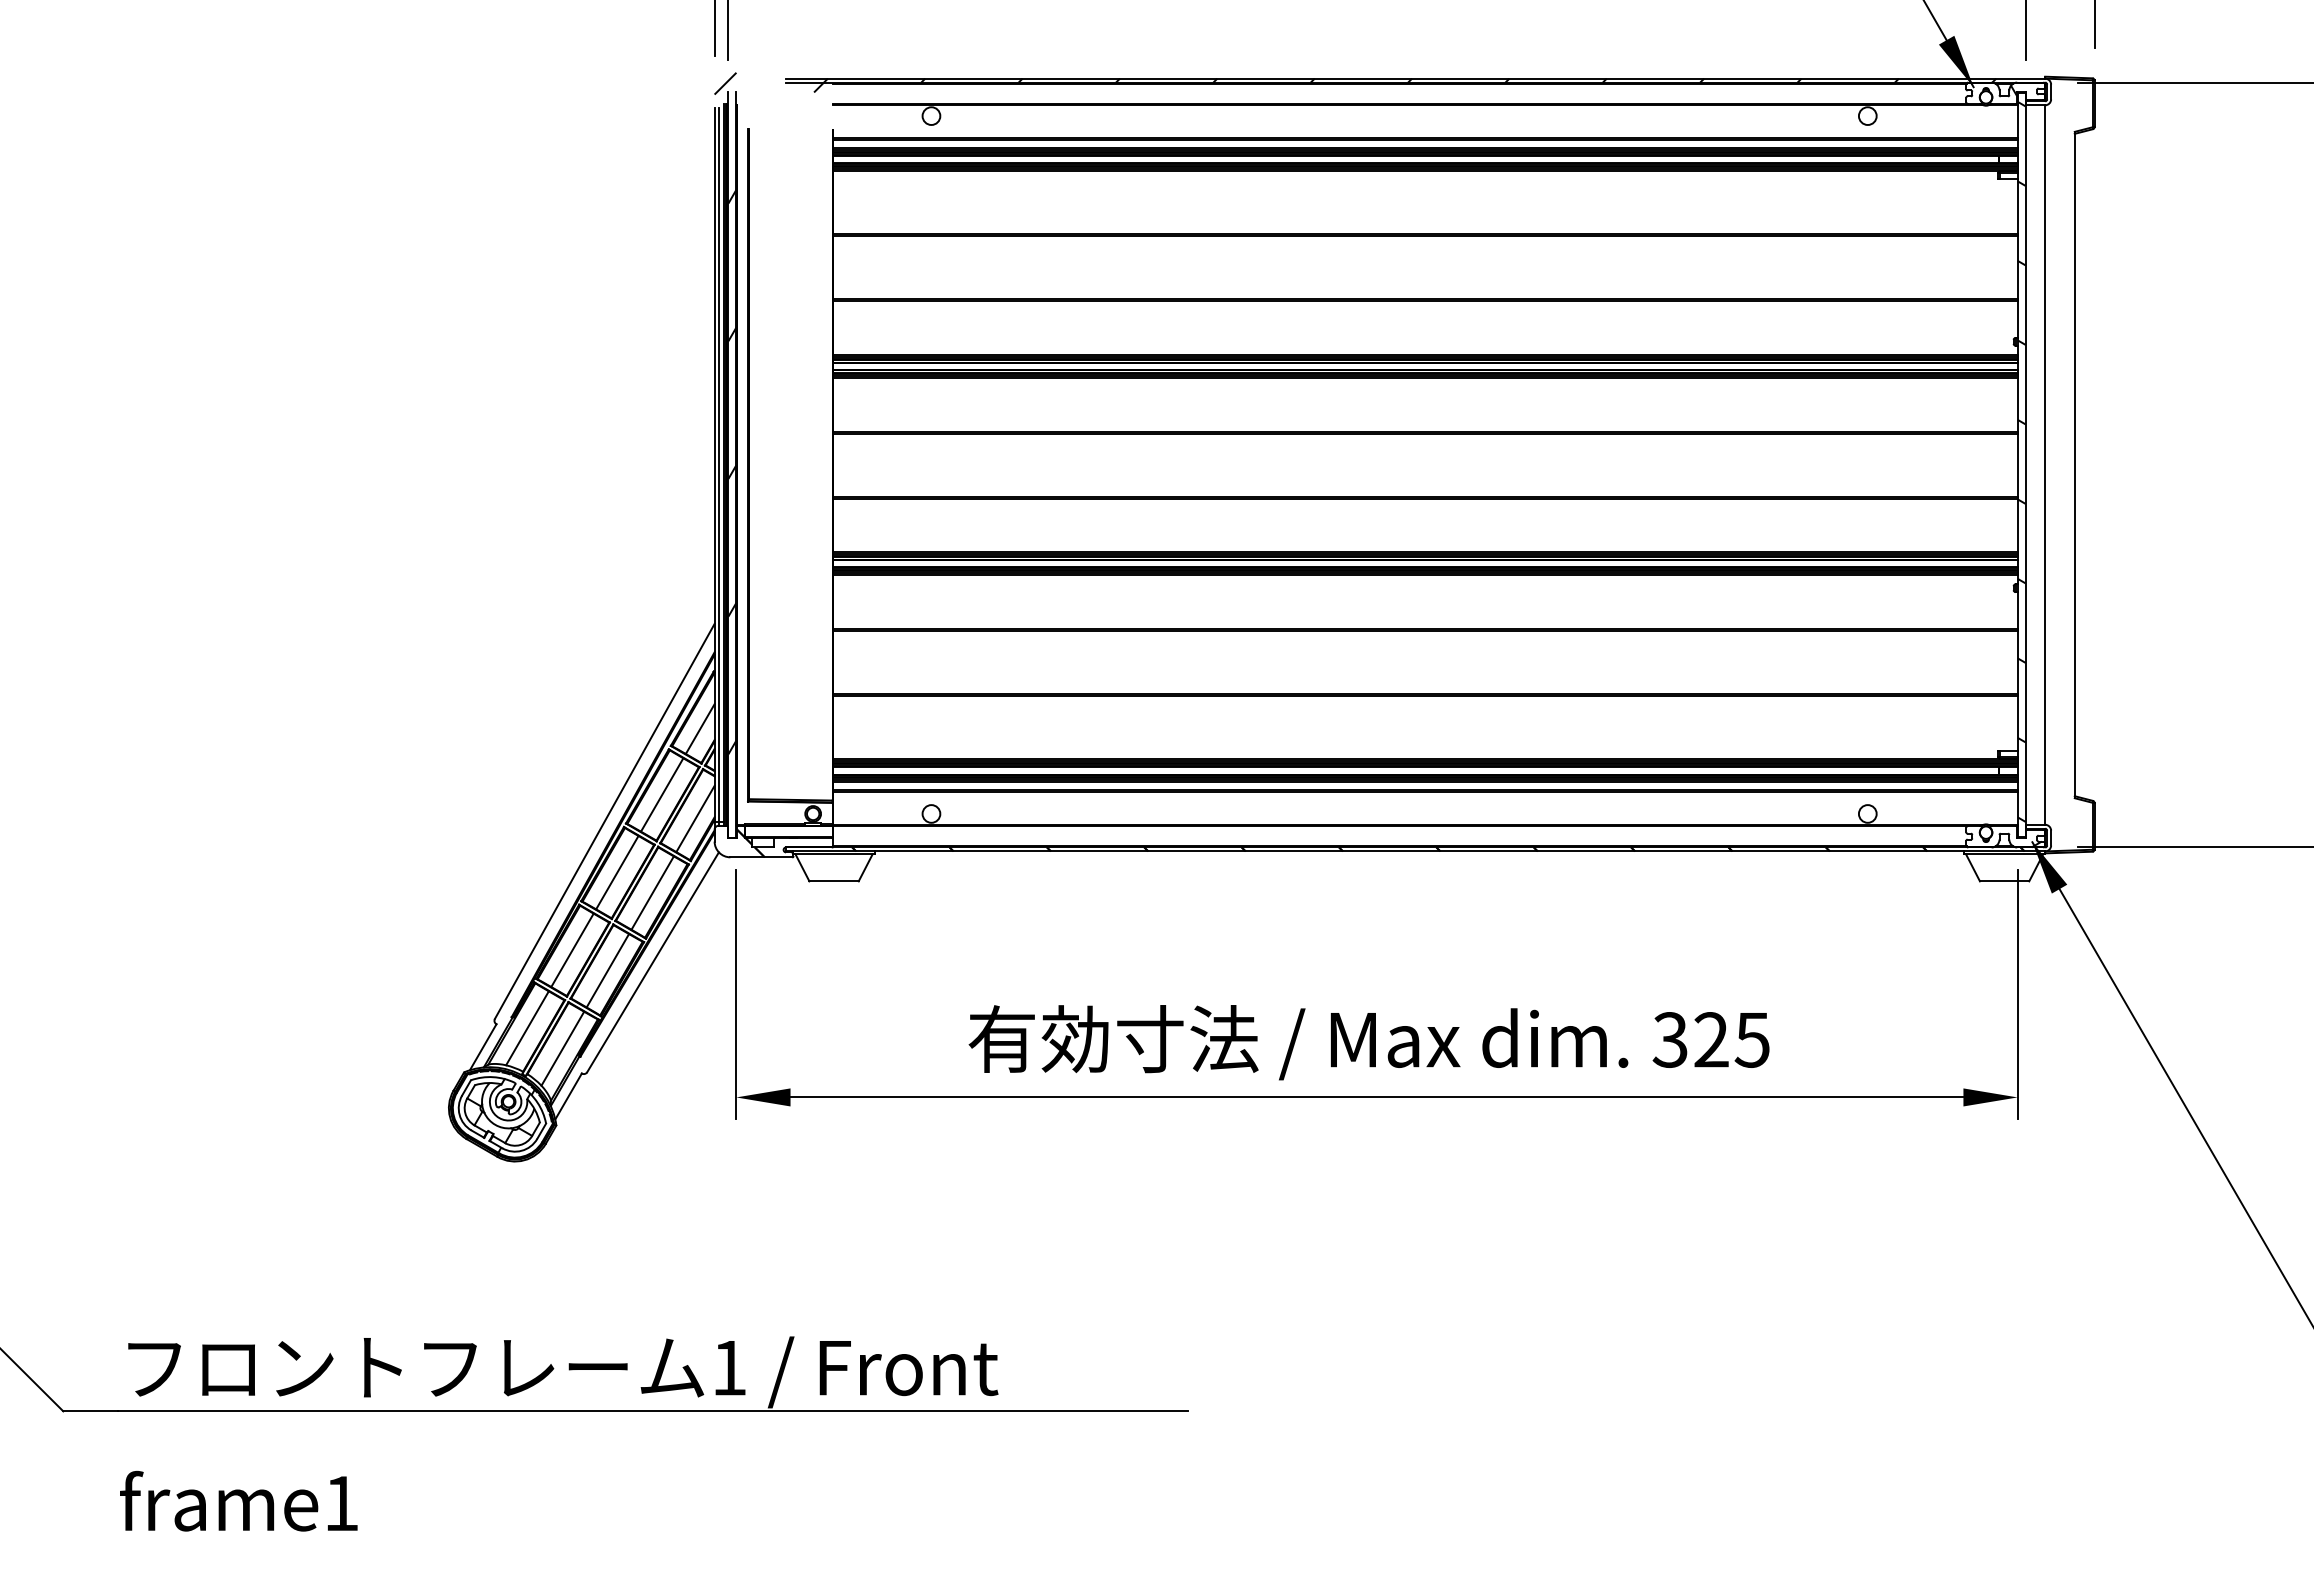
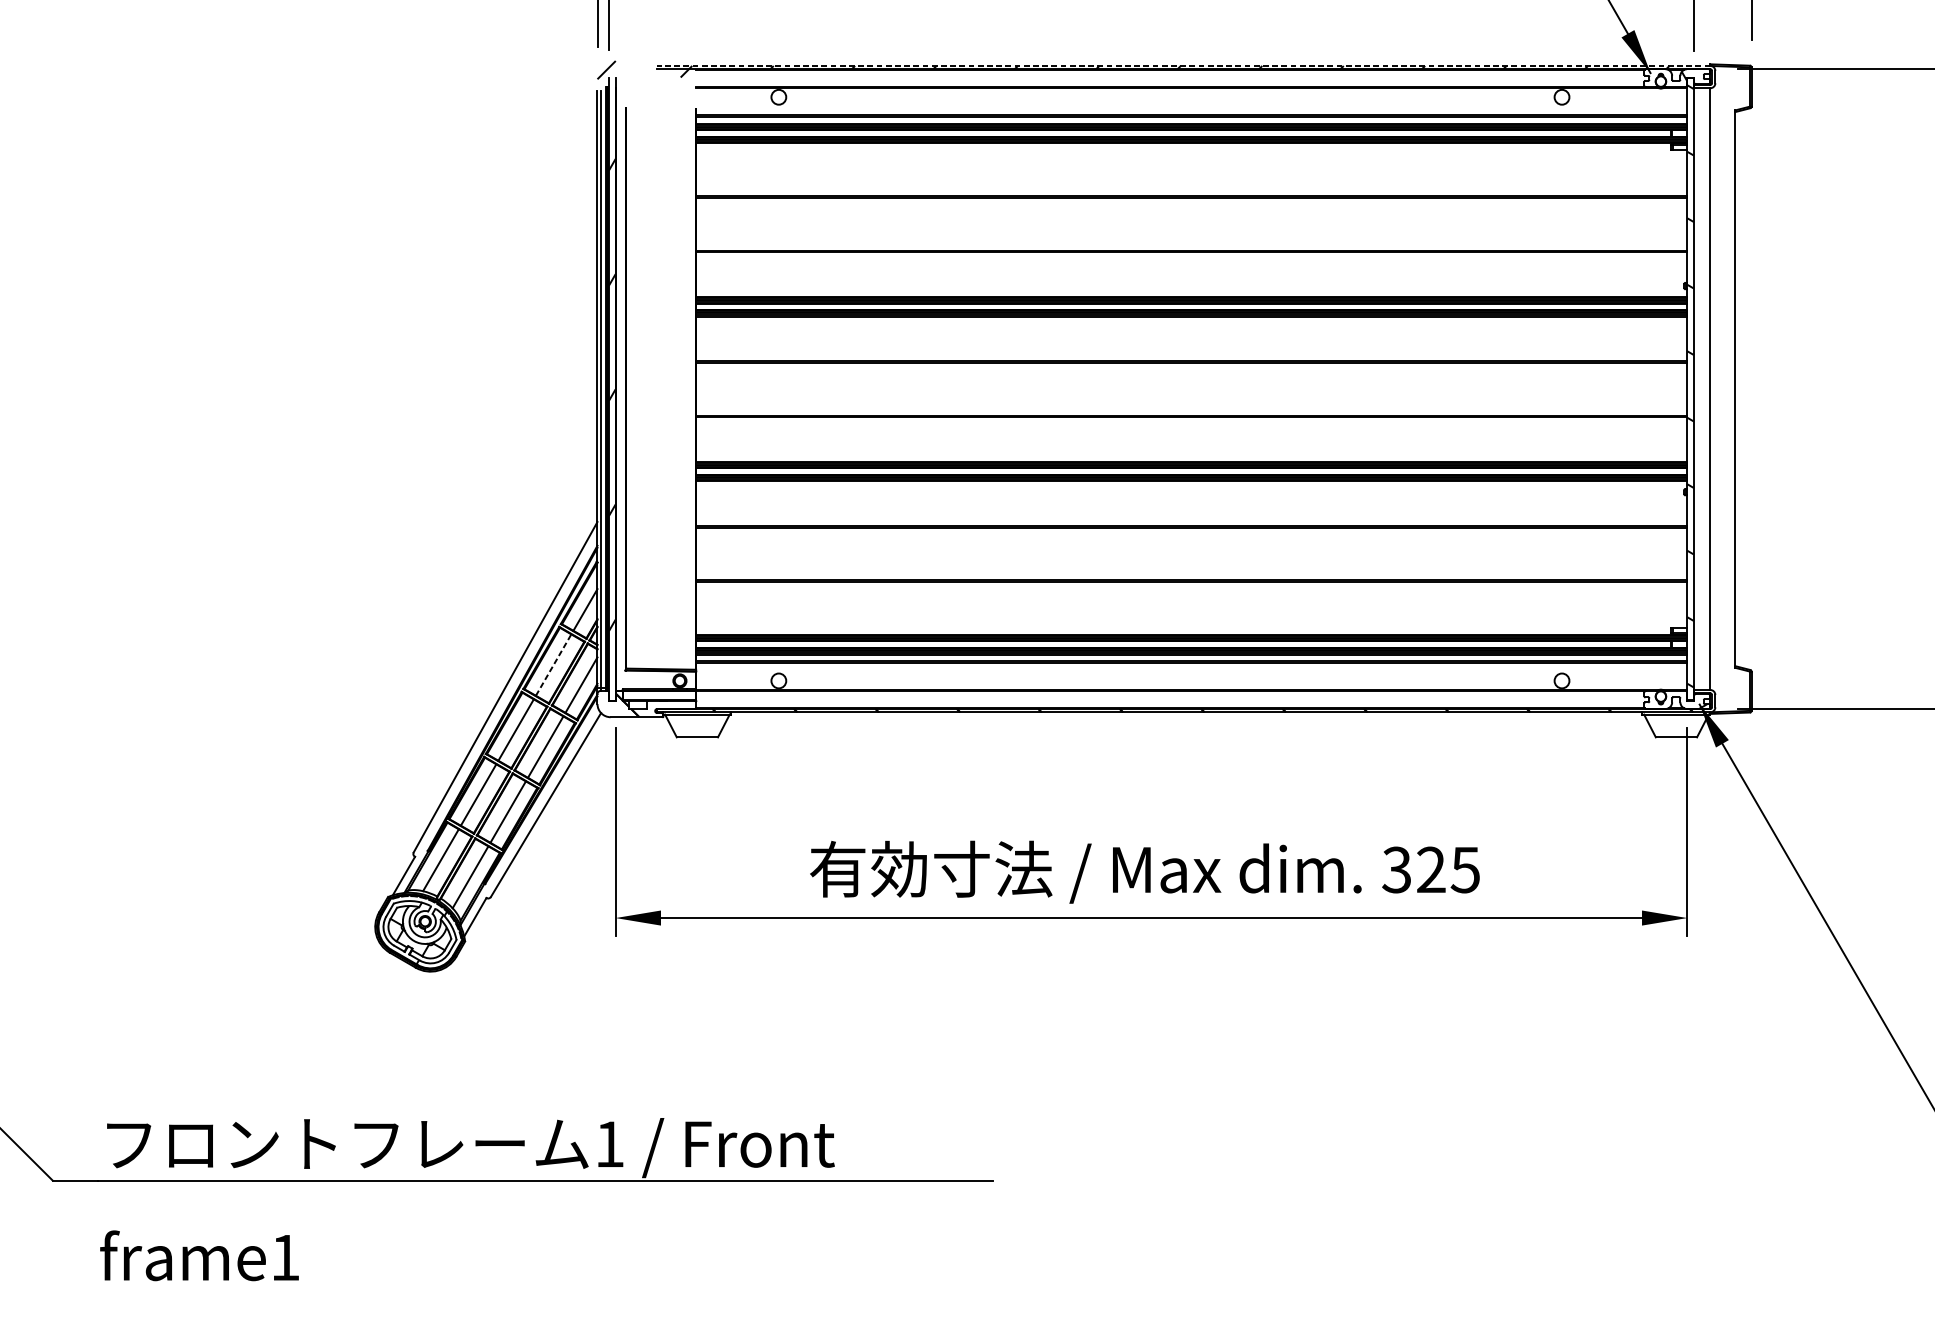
line: (1415, 78) -> (1183, 65), solid -> dashed
line: (662, 794) -> (553, 664), solid -> dashed

